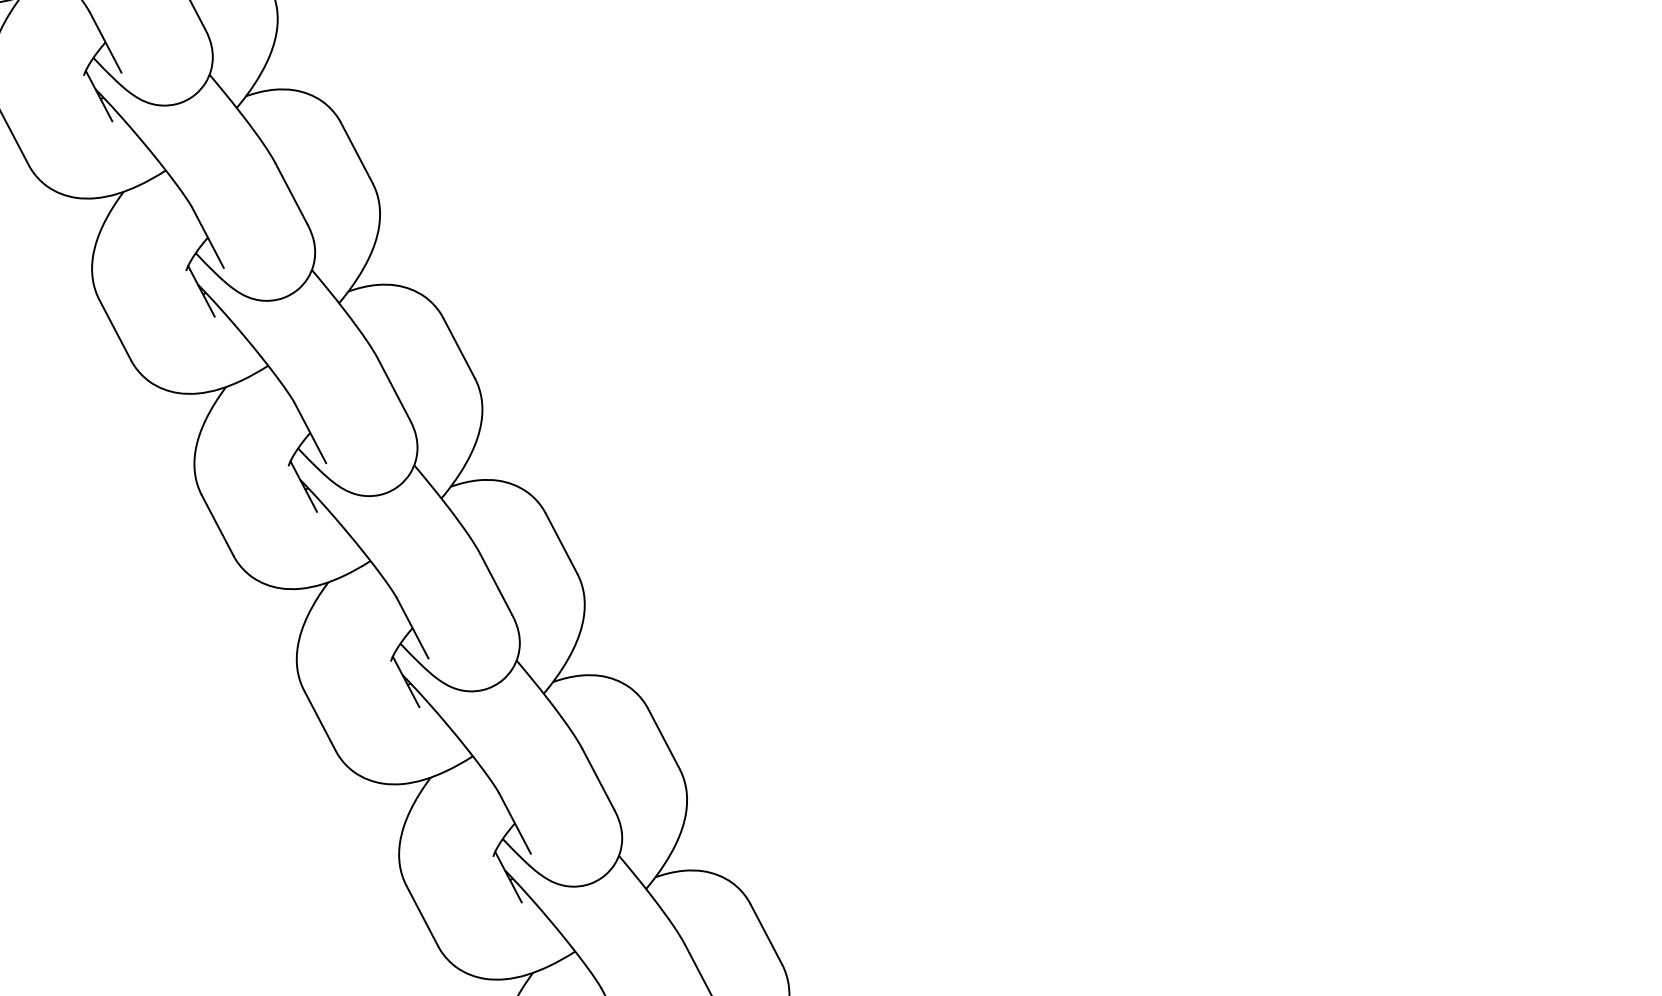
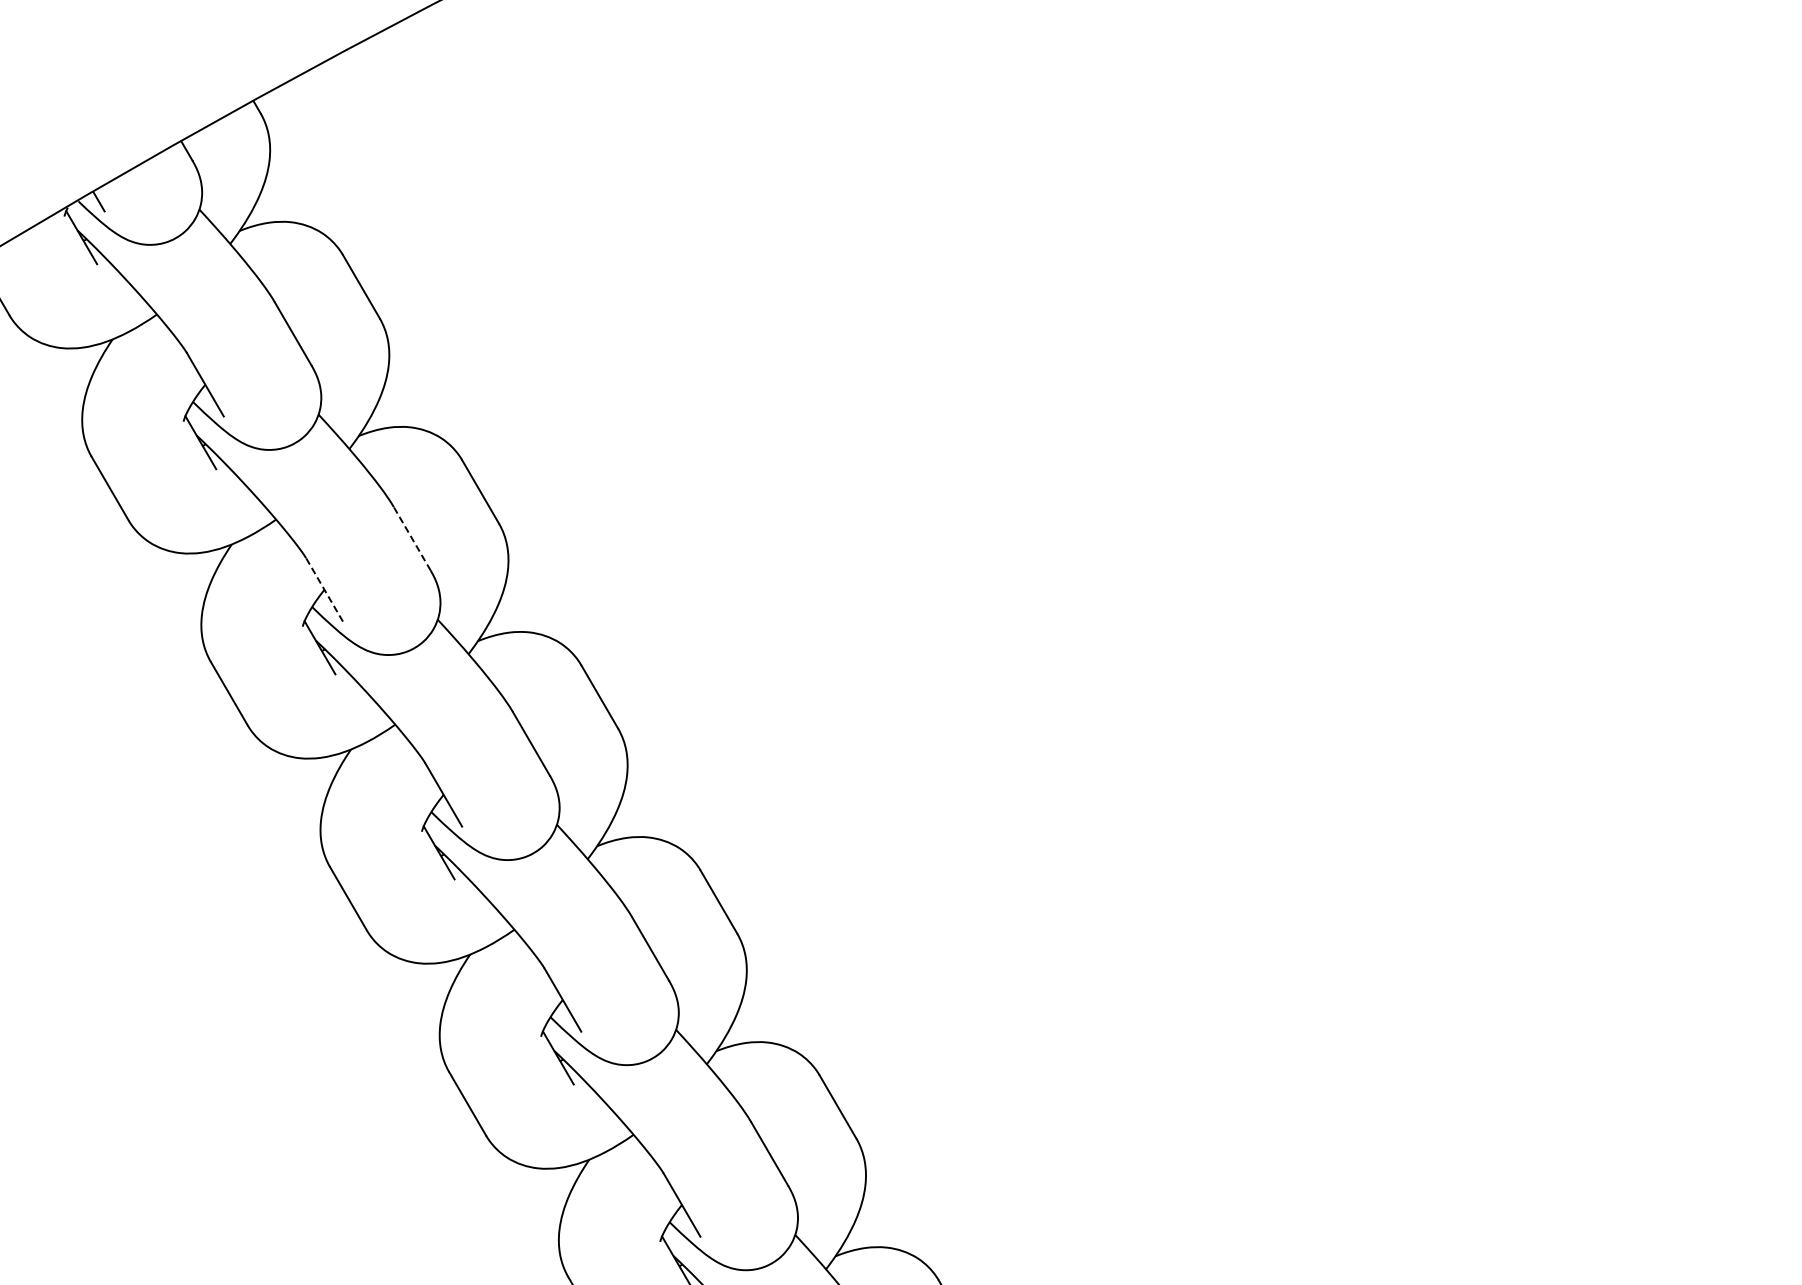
line: (291, 193) -> (412, 538), solid -> dashed
line: (207, 237) -> (324, 589), solid -> dashed

